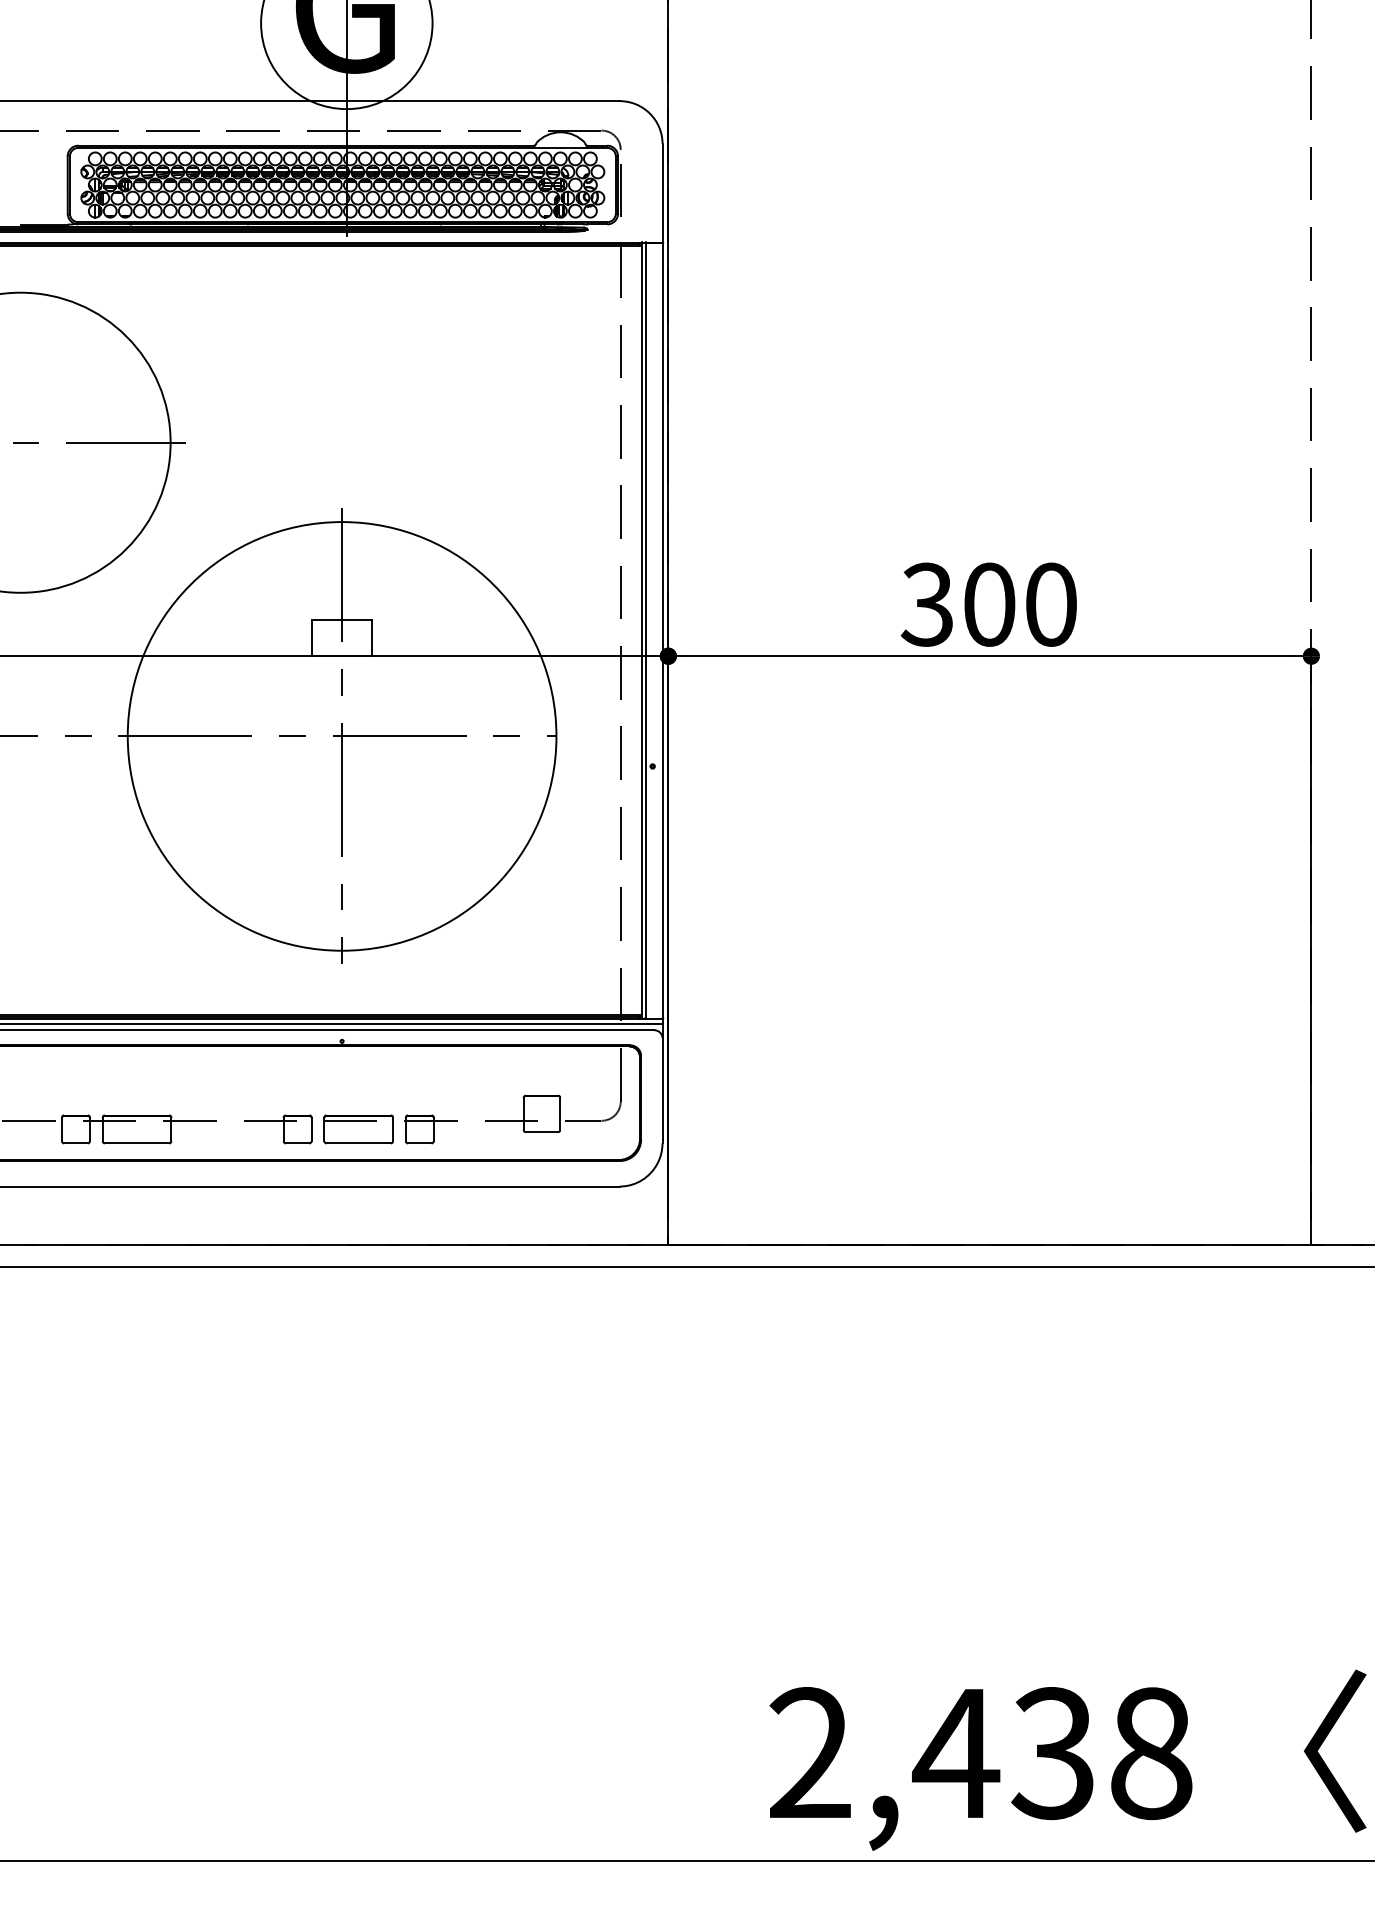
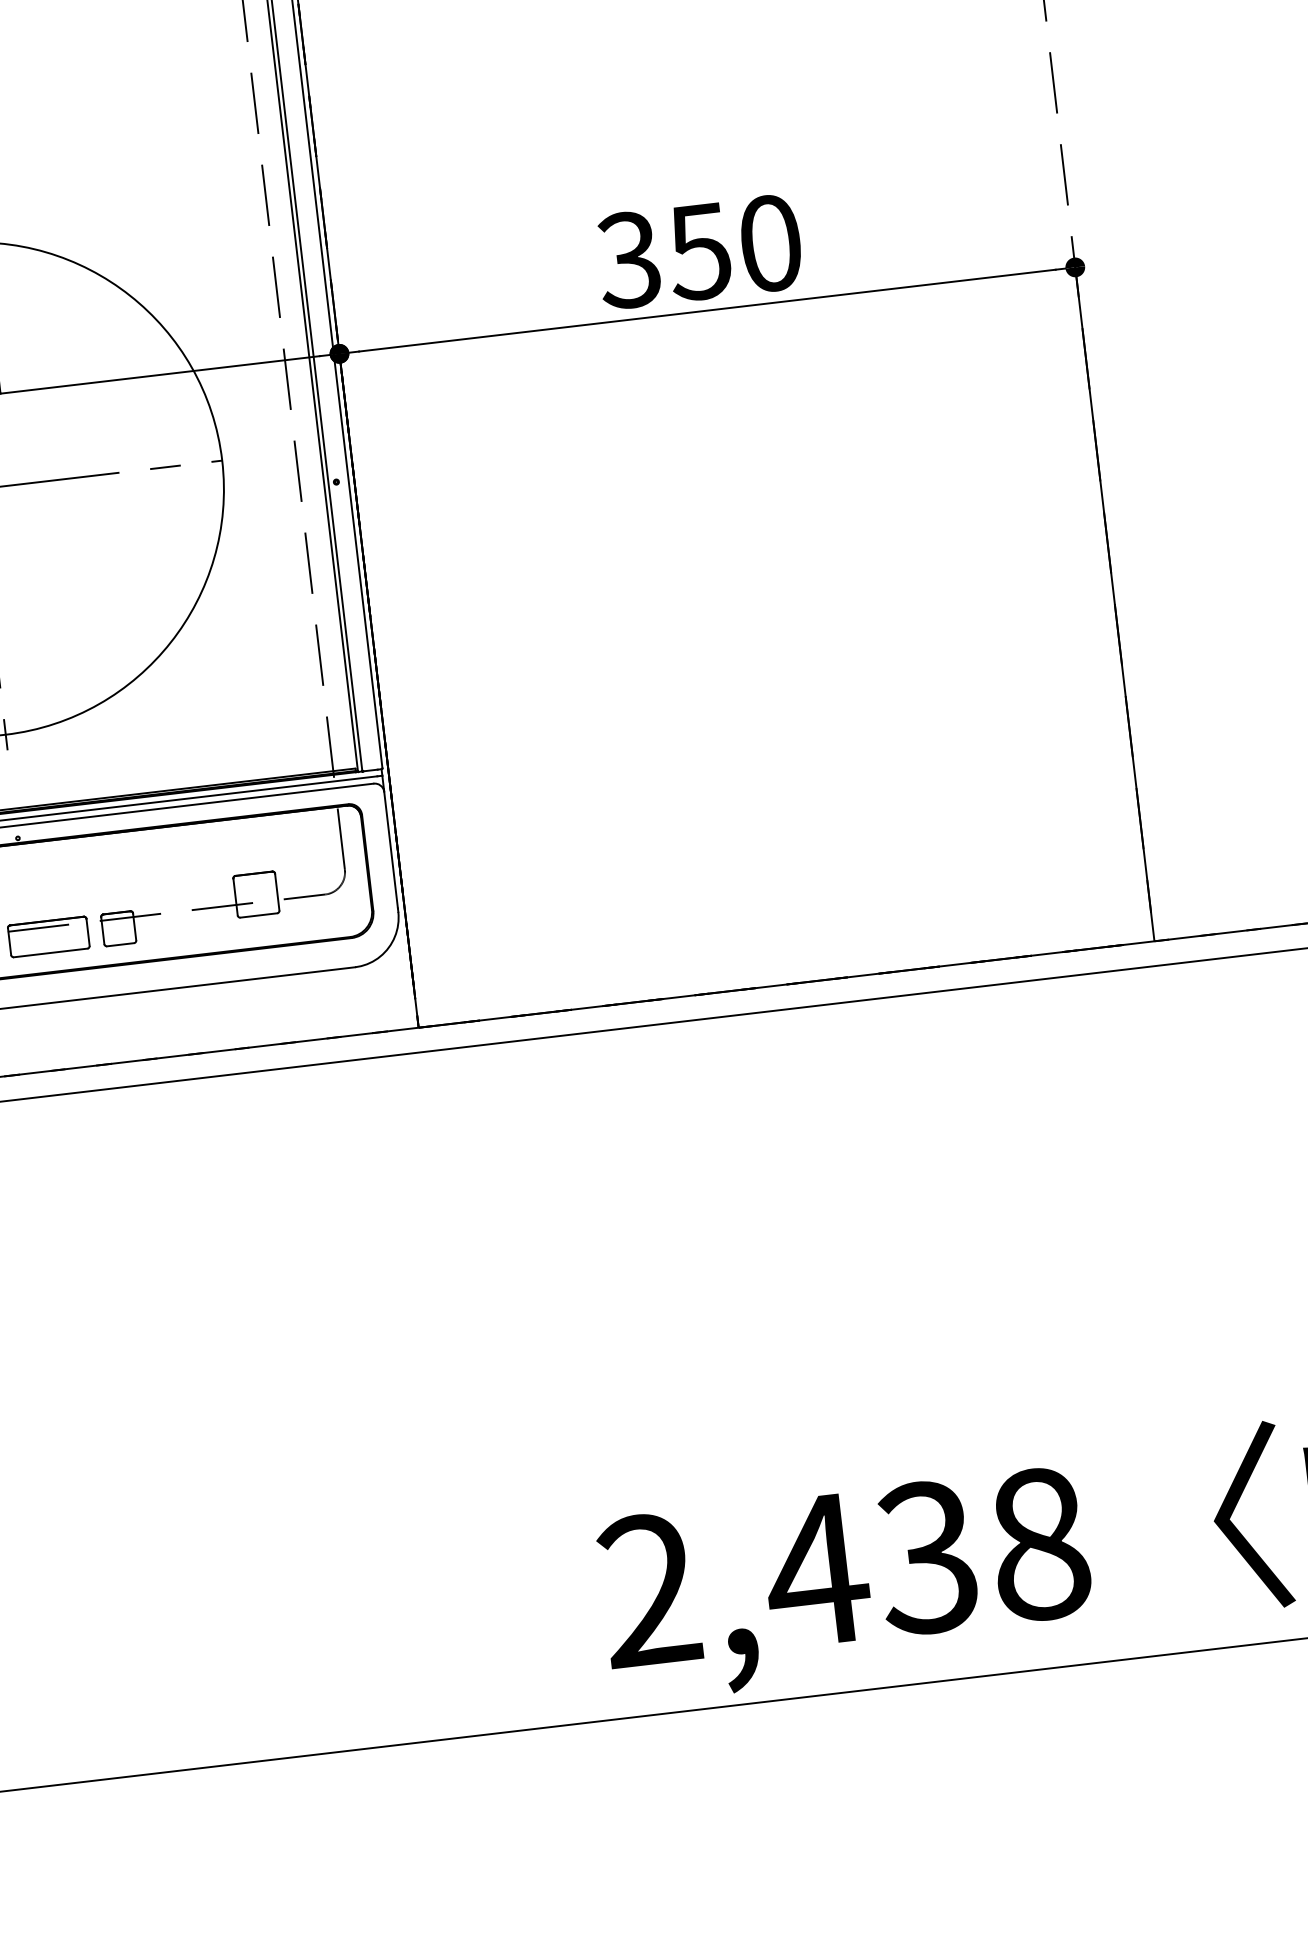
text: (988, 604) -> (698, 251), 300 -> 350

